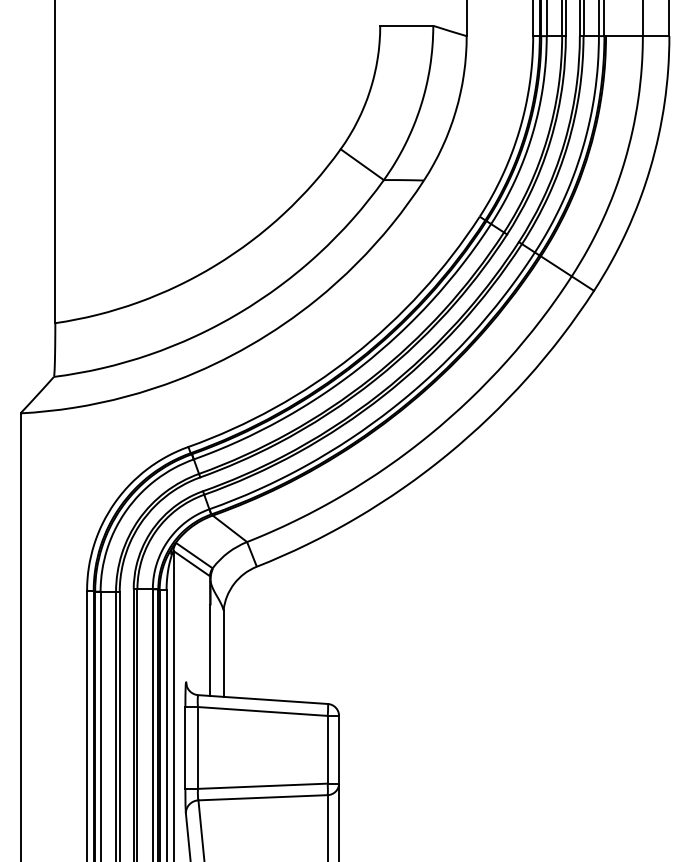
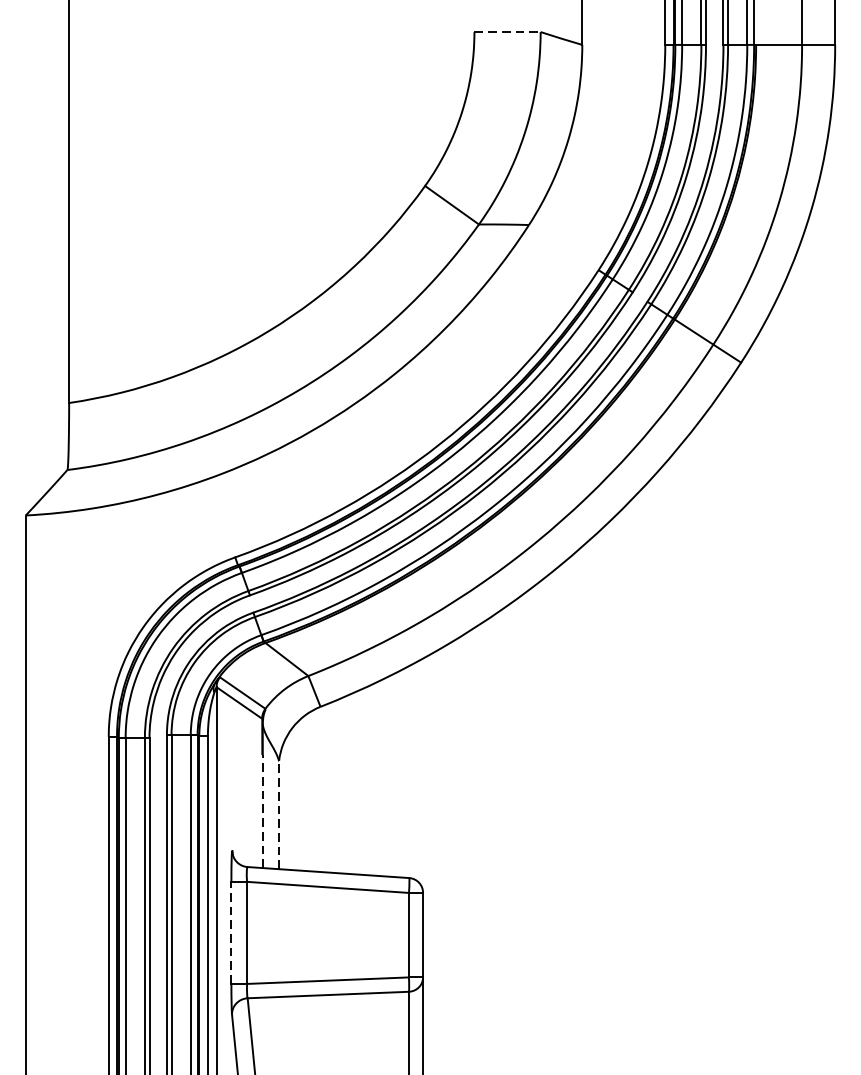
line: (406, 25) -> (507, 31), solid -> dashed
line: (210, 650) -> (262, 811), solid -> dashed
line: (223, 652) -> (278, 813), solid -> dashed
line: (185, 747) -> (231, 932), solid -> dashed

